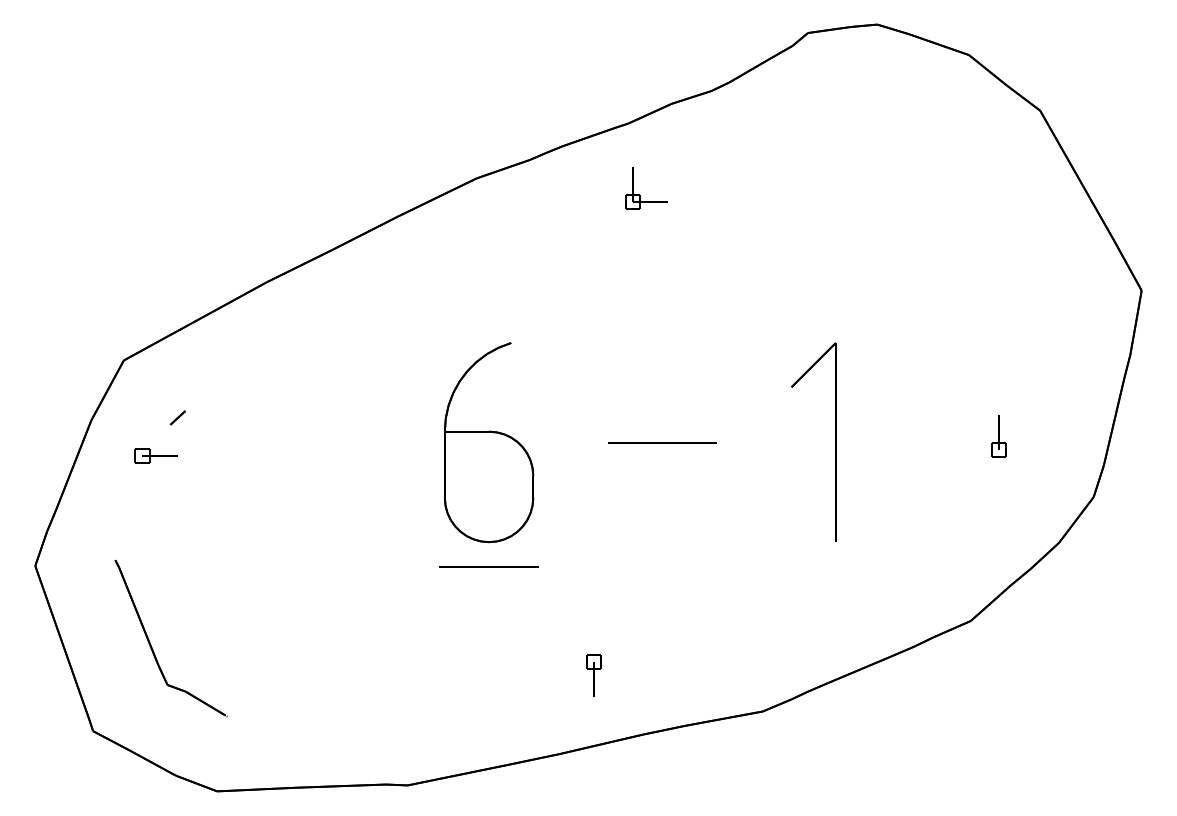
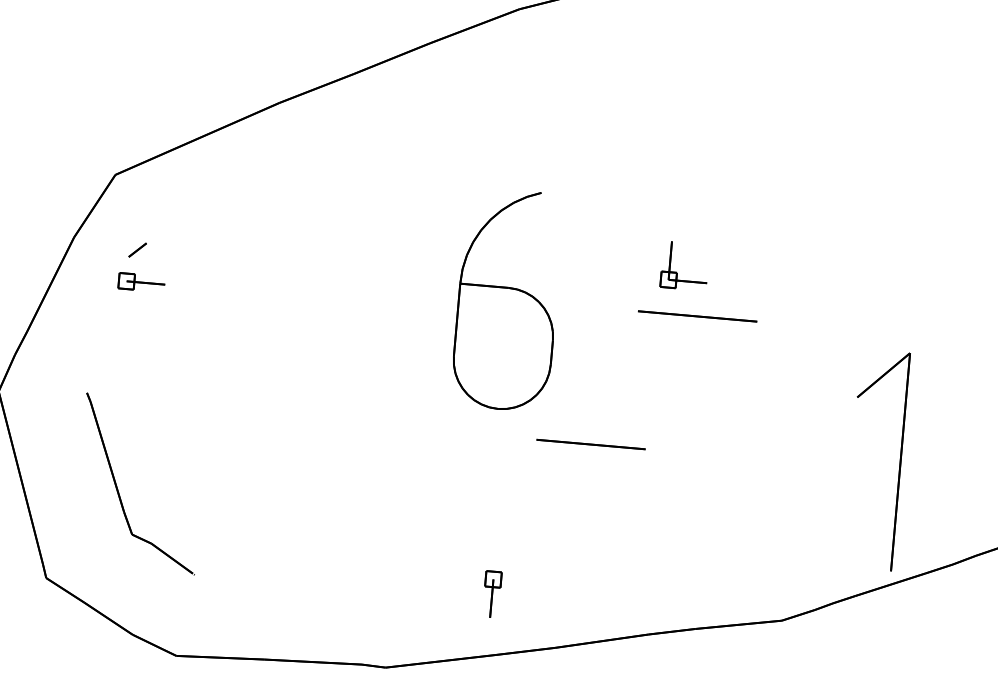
part: (639, 194) -> (676, 272), moved
line: (177, 417) -> (137, 249), moved
part: (835, 441) -> (900, 461), moved
line: (488, 566) -> (590, 443), moved
part: (593, 675) -> (491, 594), moved

